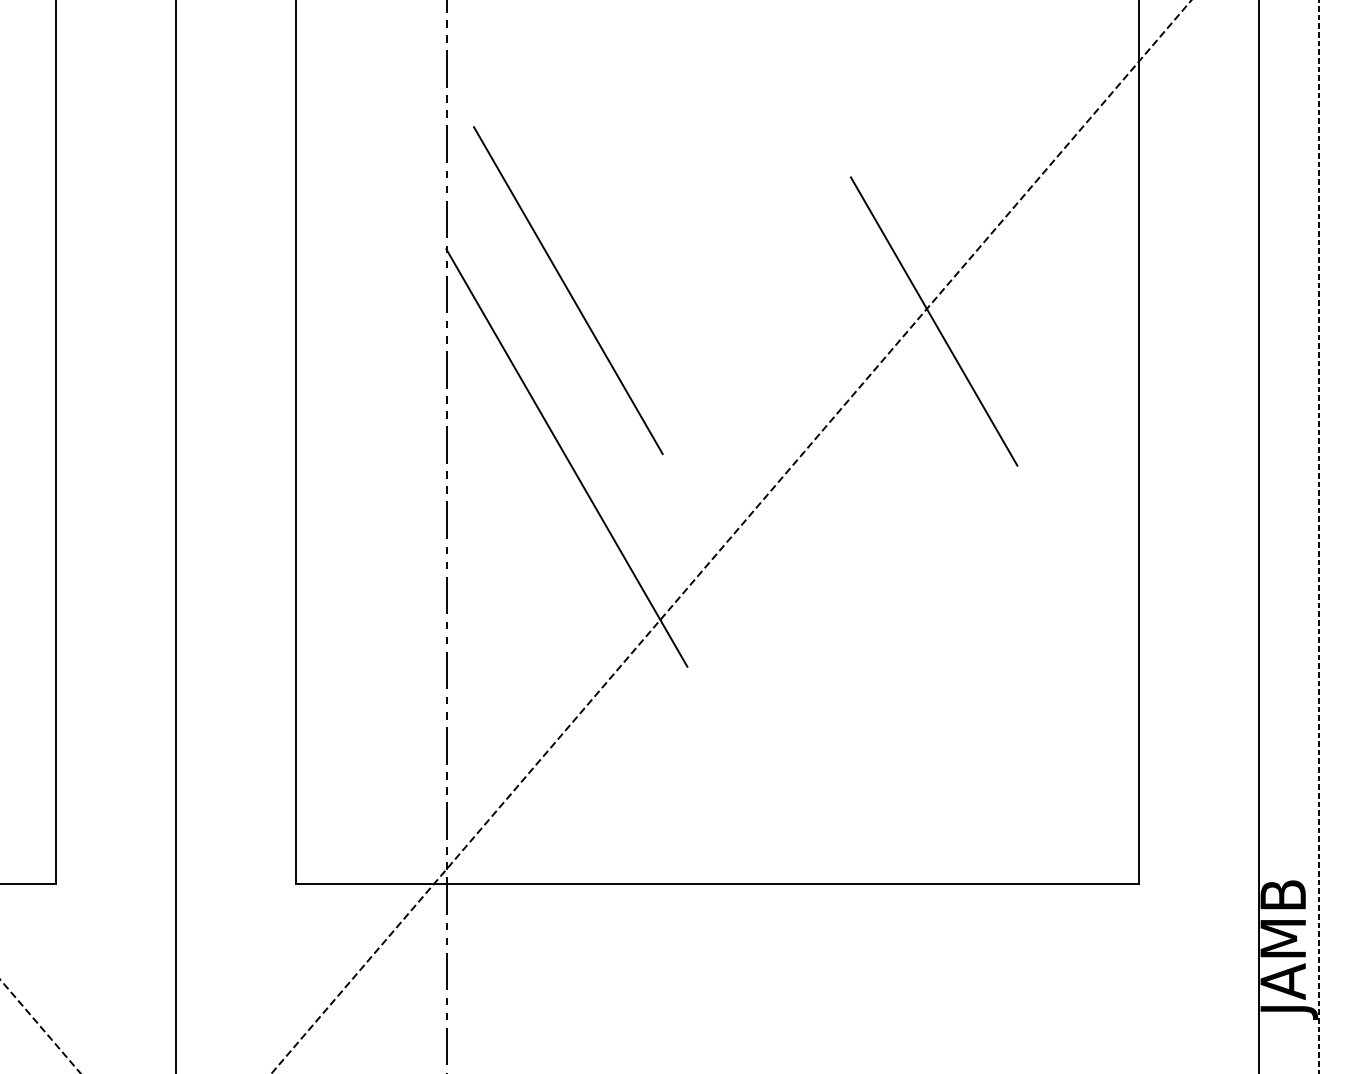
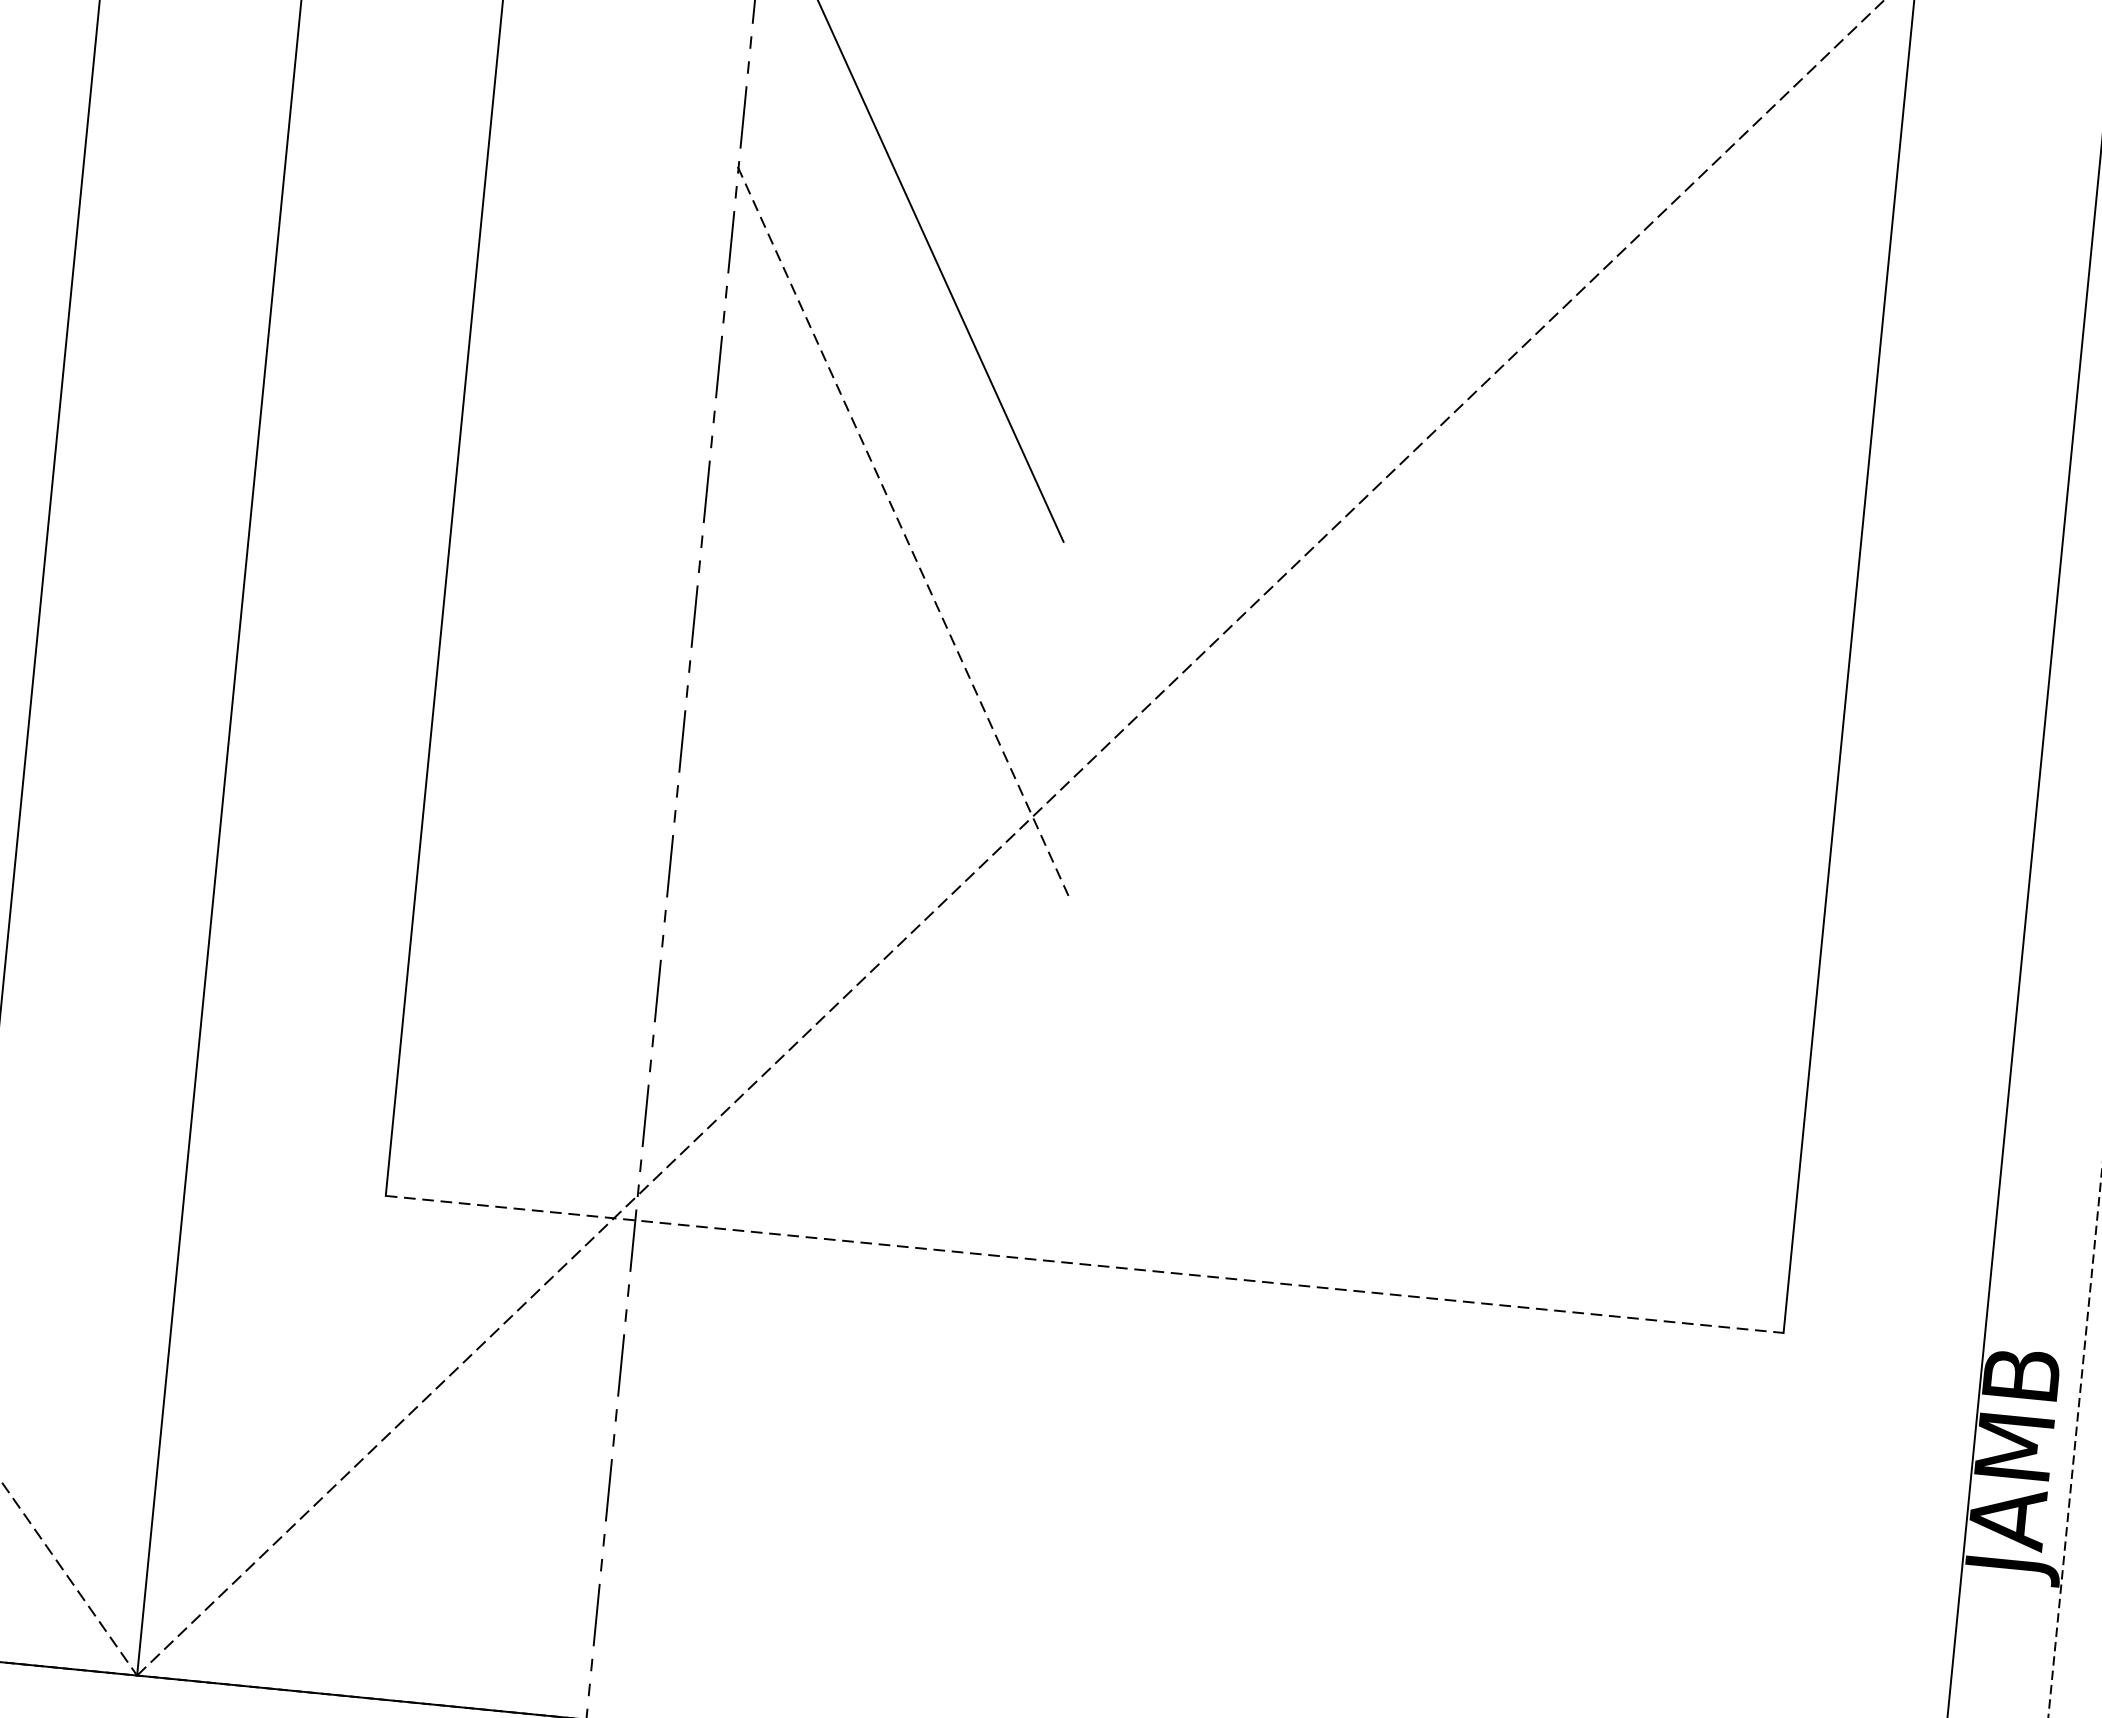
line: (933, 321) -> (1534, 365), removed
line: (567, 458) -> (904, 533), solid -> dashed
line: (718, 884) -> (1086, 1265), solid -> dashed

